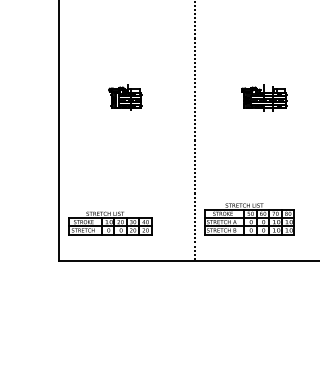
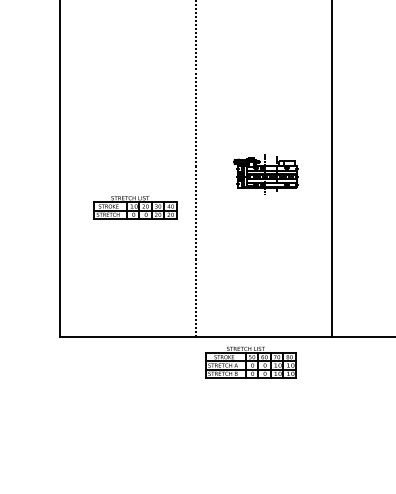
part: (125, 97) -> (126, 172), removed
part: (264, 97) -> (265, 172), size x1.4
part: (249, 219) -> (250, 362), moved
part: (110, 223) -> (135, 207), moved

